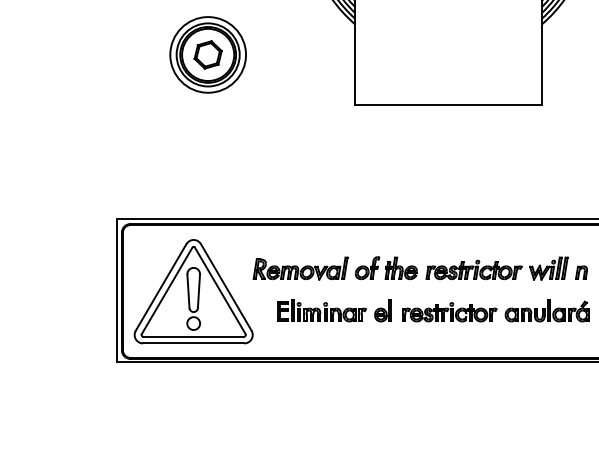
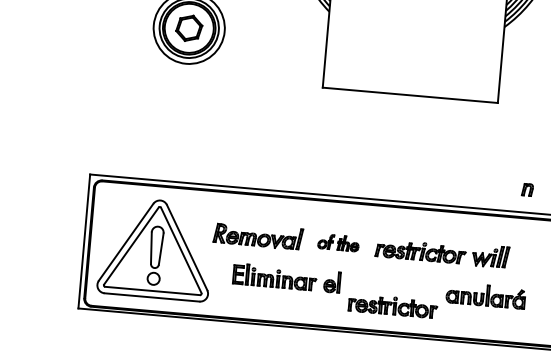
part: (385, 268) -> (337, 242), size x0.7
part: (581, 272) -> (527, 189), moved
part: (449, 312) -> (392, 306), moved

